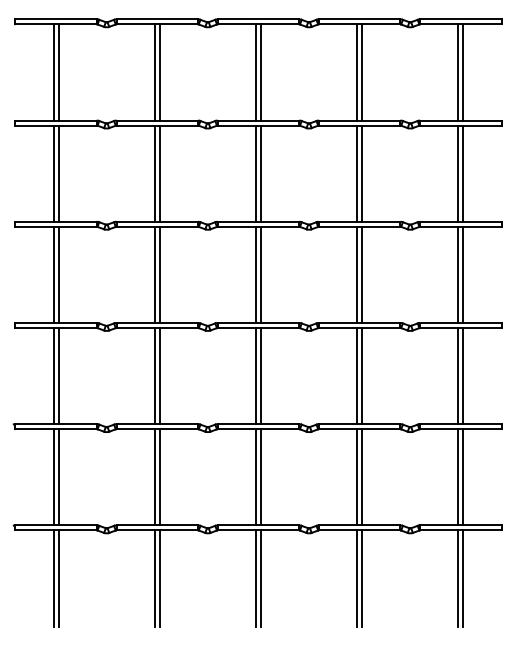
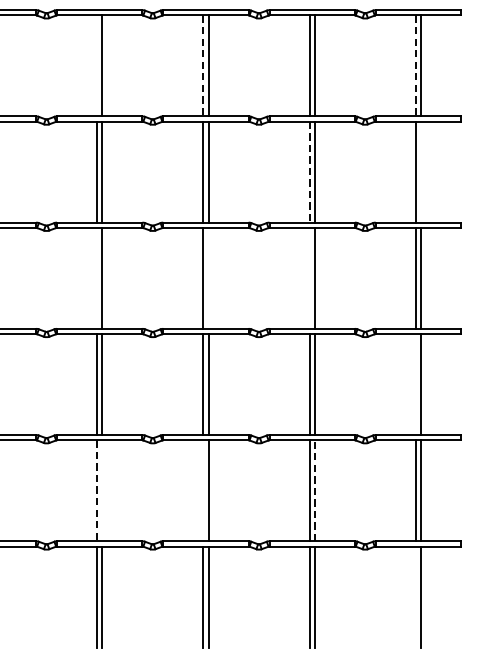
line: (154, 72) -> (96, 65), removed
line: (256, 72) -> (203, 65), solid -> dashed
line: (458, 72) -> (415, 65), solid -> dashed
line: (463, 173) -> (421, 171), removed
line: (357, 174) -> (309, 173), solid -> dashed
line: (154, 274) -> (96, 277), removed
line: (260, 274) -> (208, 277), removed
line: (357, 274) -> (309, 277), removed
line: (458, 375) -> (415, 383), removed
line: (362, 476) -> (315, 489), solid -> dashed
line: (154, 477) -> (96, 491), solid -> dashed
line: (159, 477) -> (102, 491), removed
line: (256, 477) -> (203, 491), removed
line: (458, 578) -> (415, 597), removed

